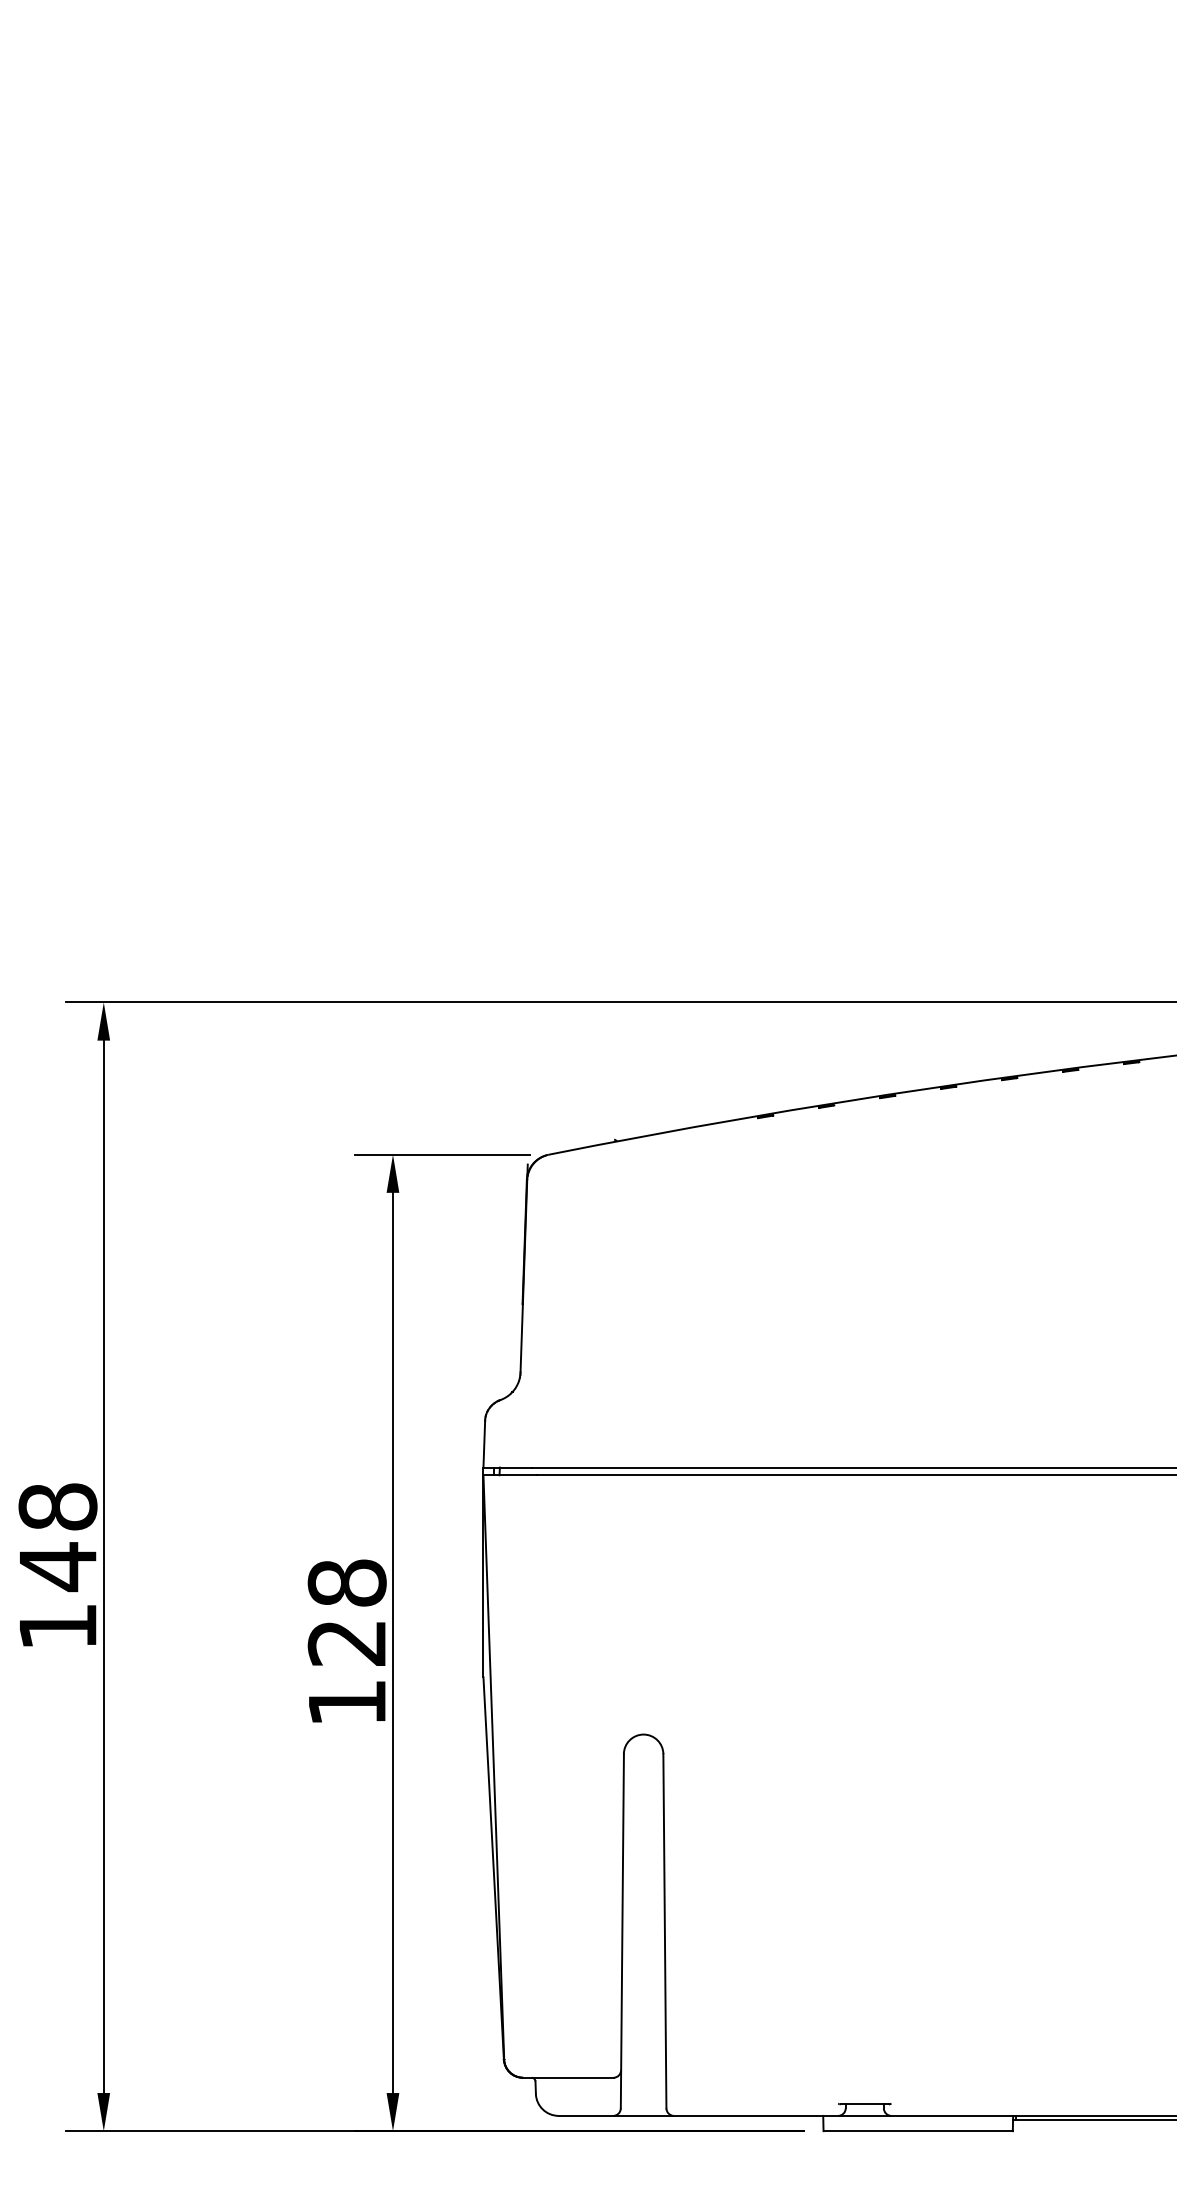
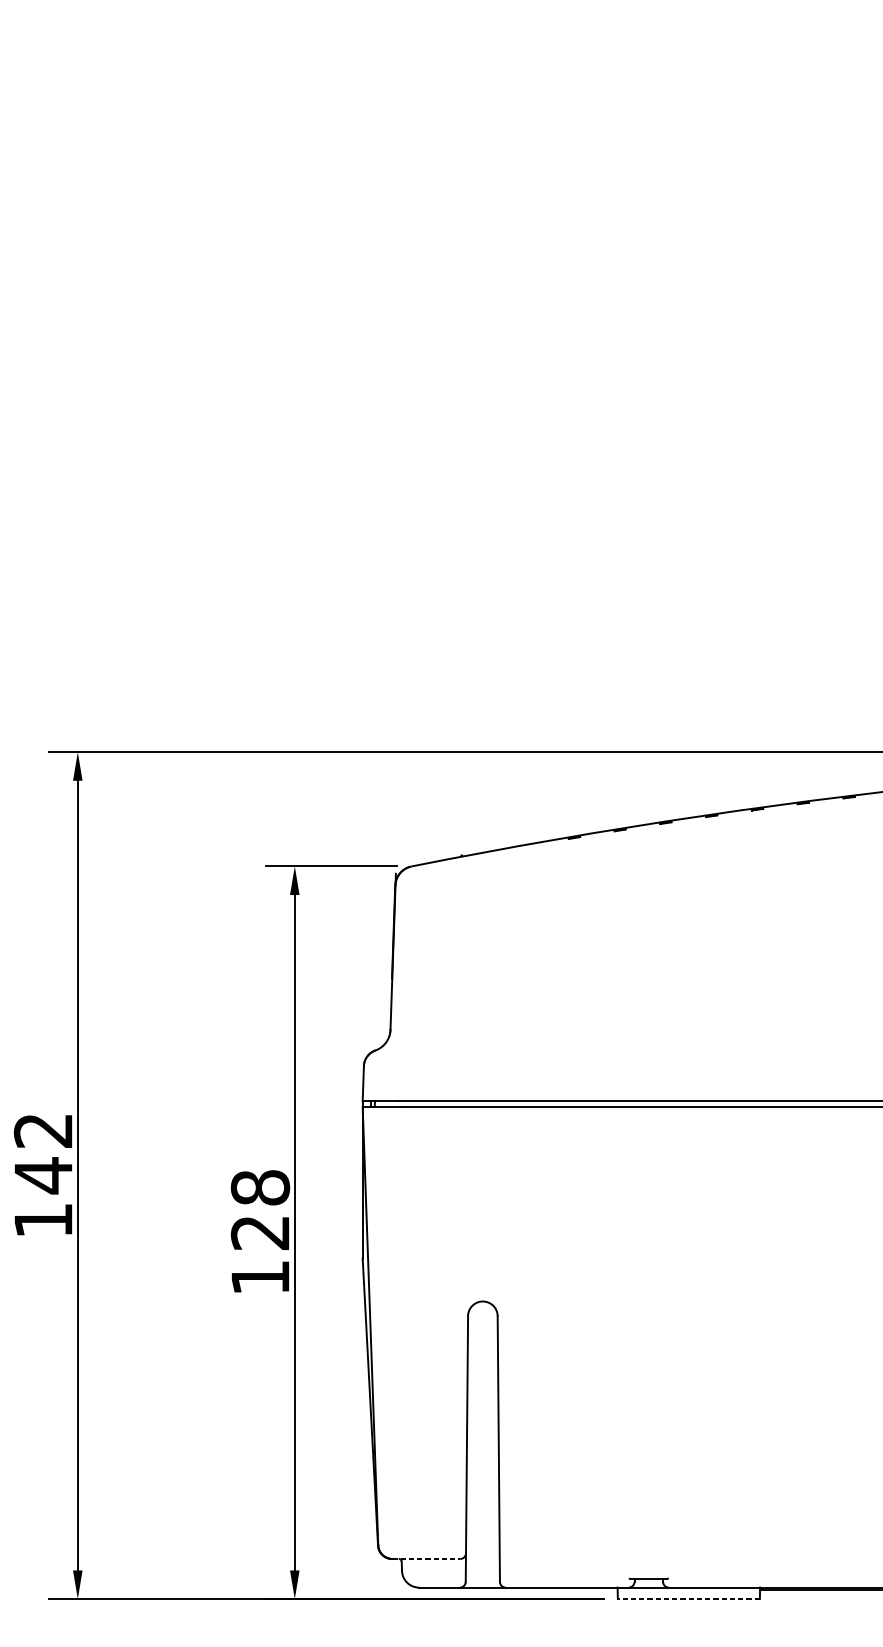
text: (57, 1506) -> (43, 1130), 148 -> 142
line: (568, 2077) -> (426, 1558), solid -> dashed
line: (918, 2131) -> (689, 1599), solid -> dashed

